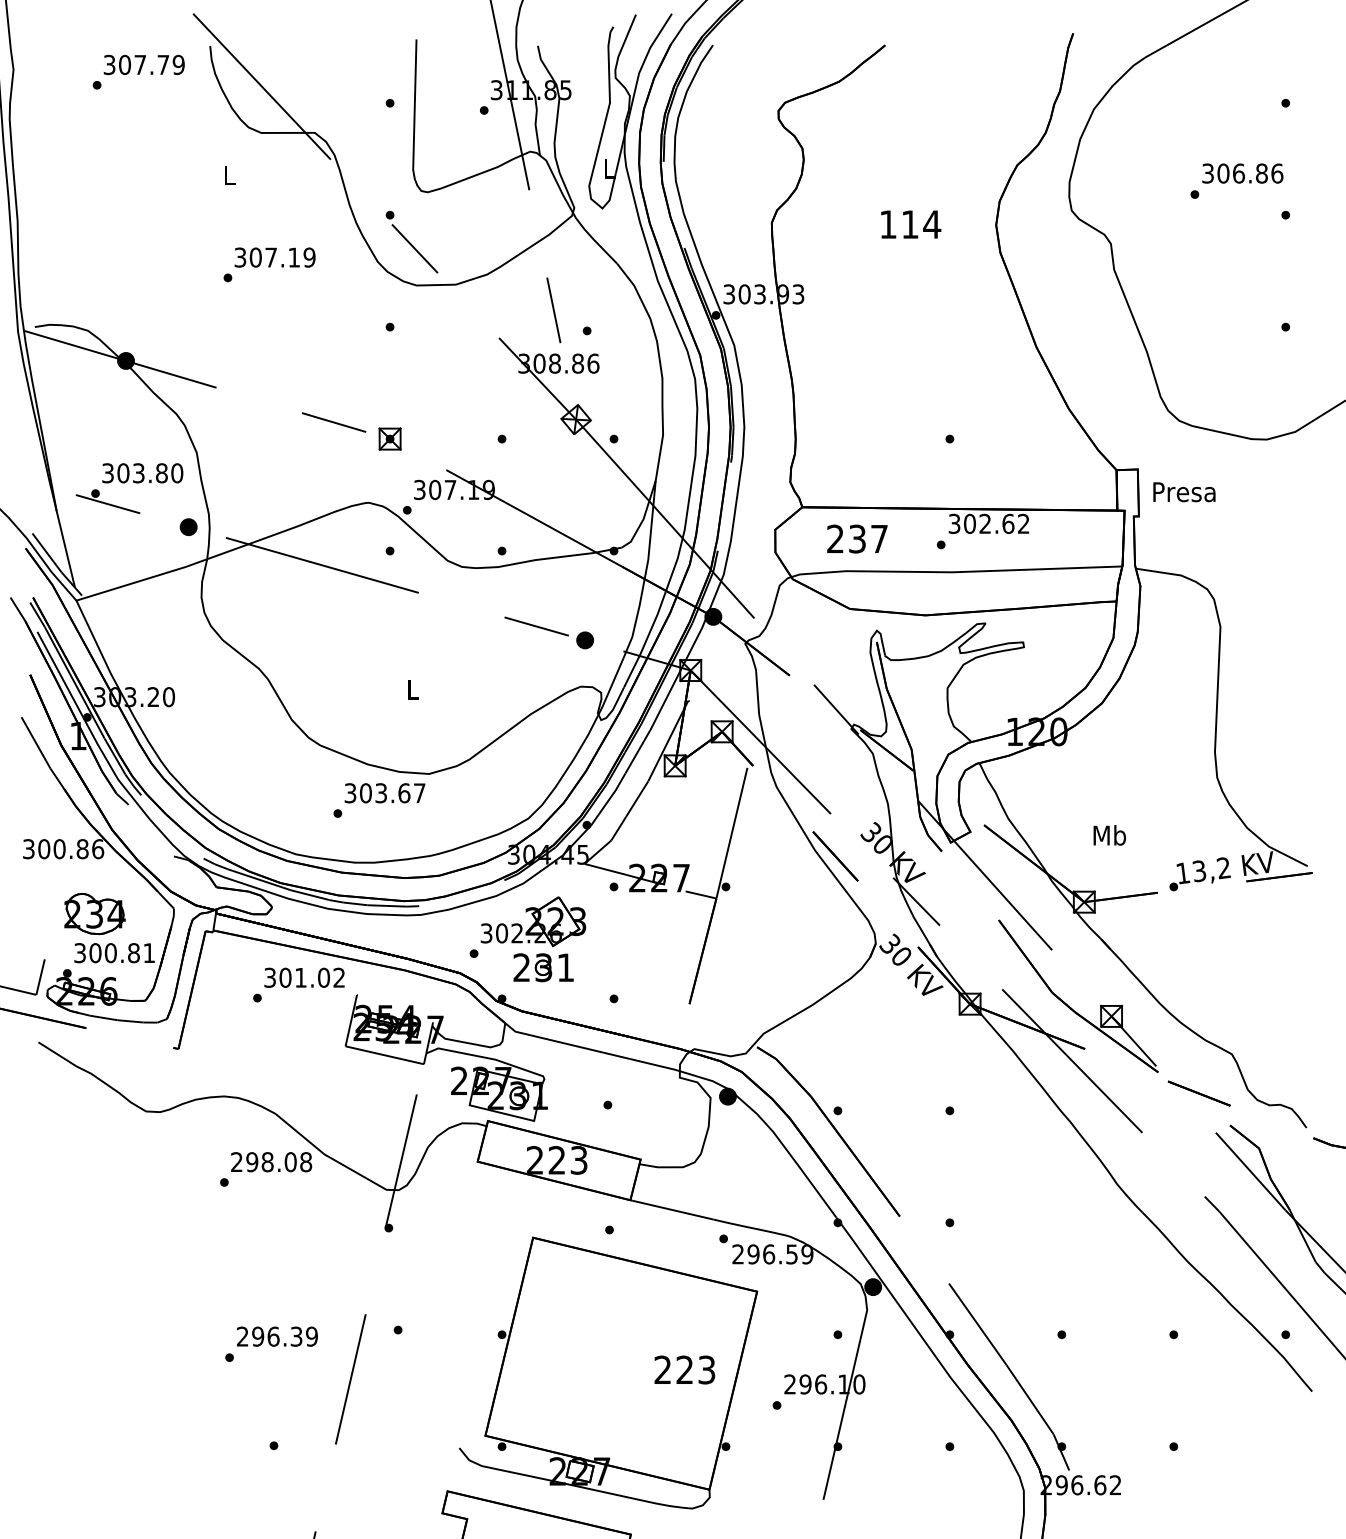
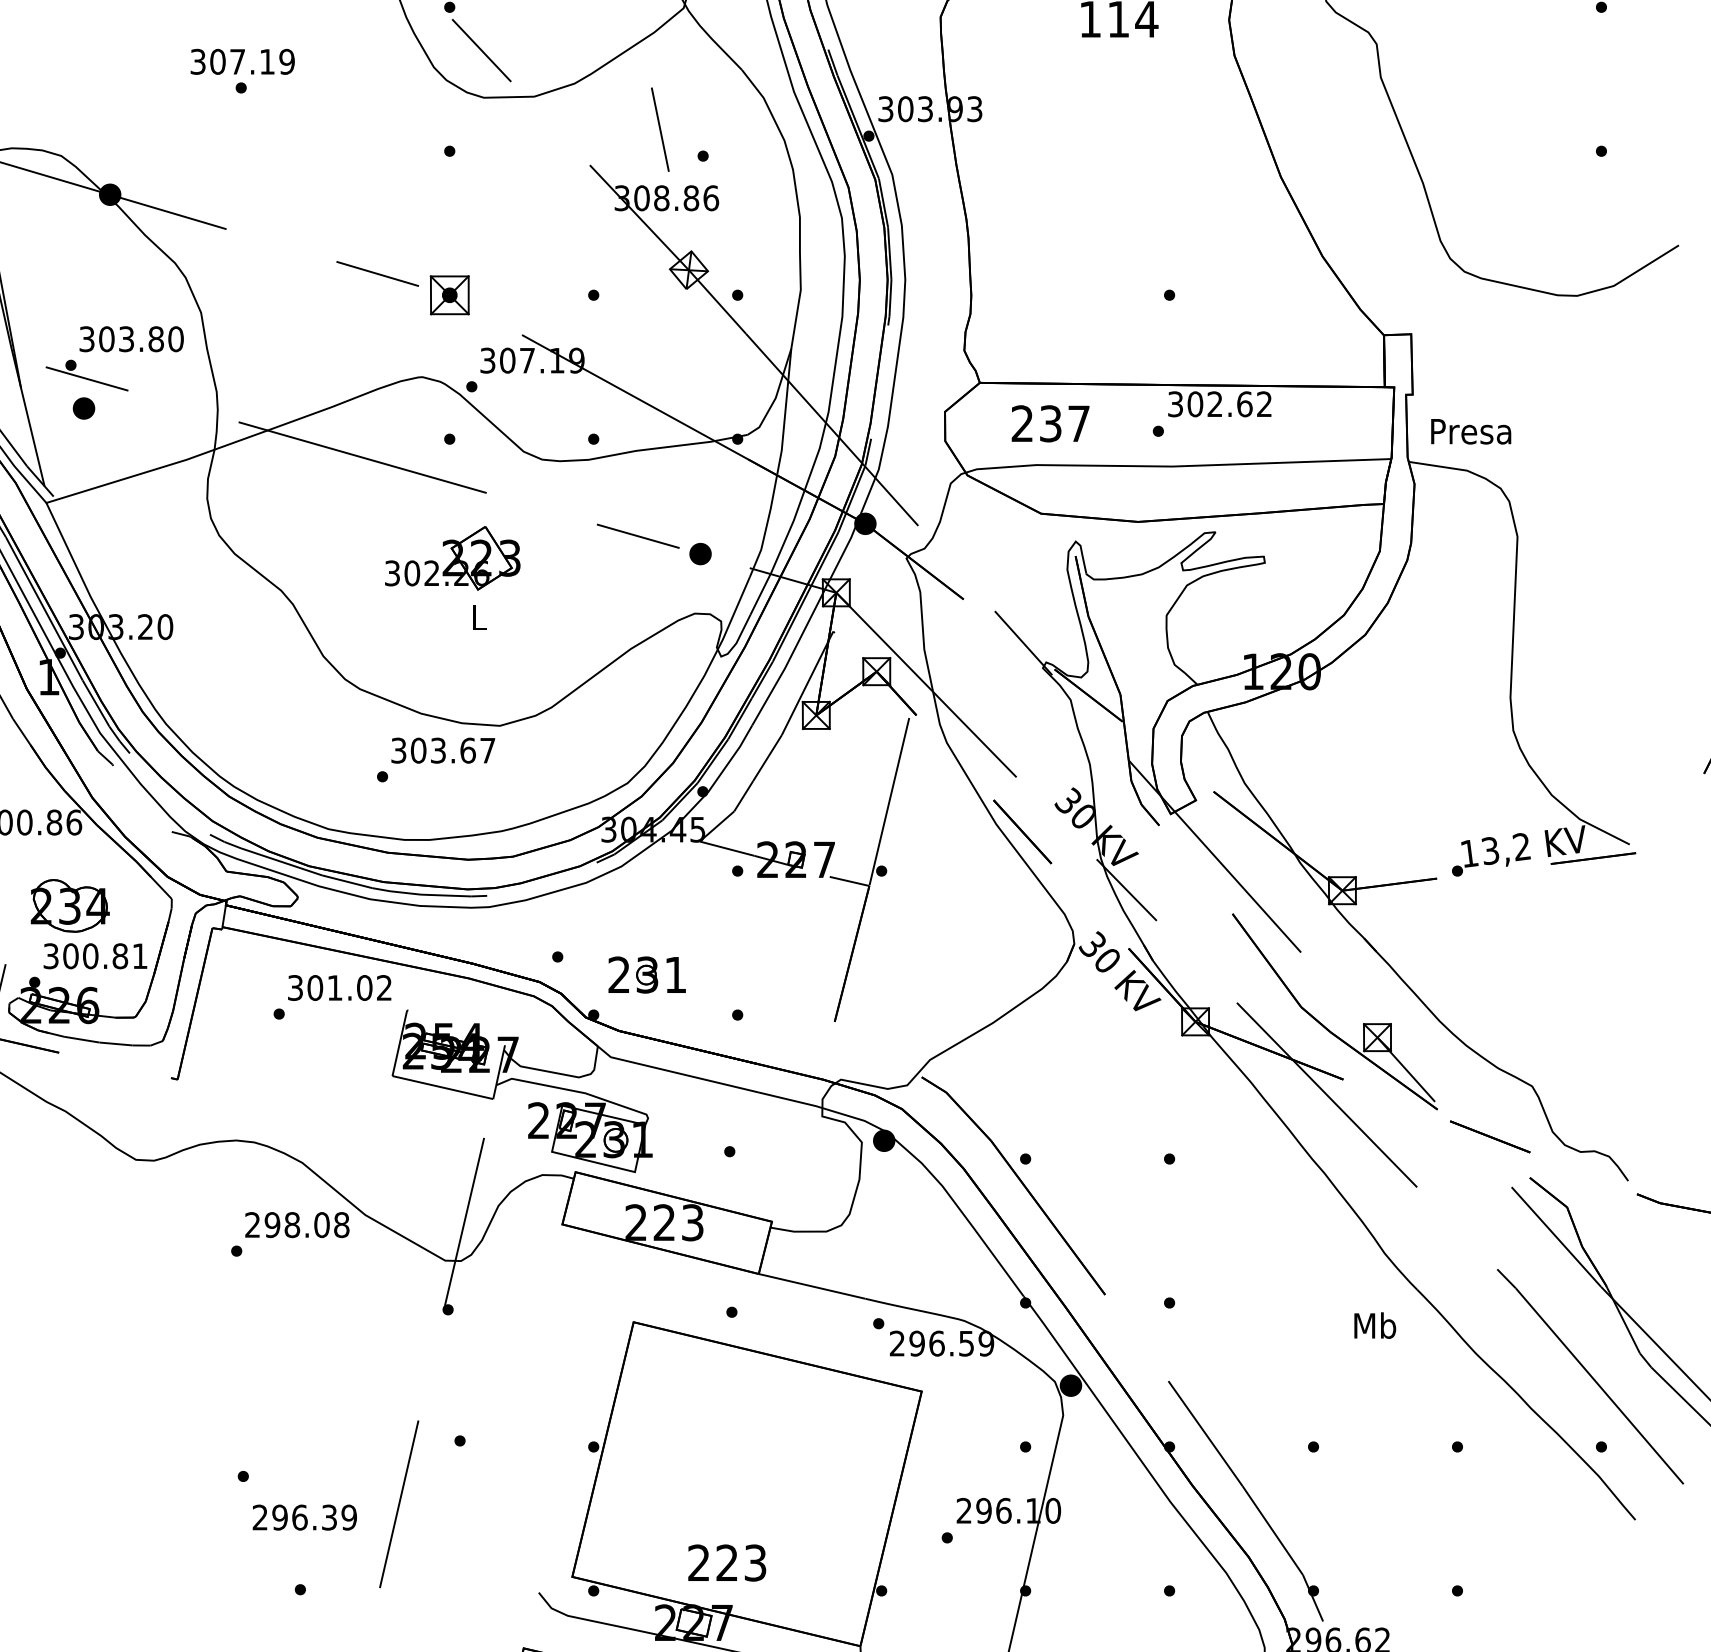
text: (274, 257) -> (241, 61), moved
part: (389, 438) -> (448, 294), size x1.4
text: (1184, 492) -> (1471, 432), moved
part: (188, 526) -> (83, 407), moved
text: (1109, 835) -> (1374, 1325), moved
part: (533, 921) -> (452, 558), moved
text: (277, 1336) -> (304, 1517), moved
text: (684, 1369) -> (726, 1562), moved

